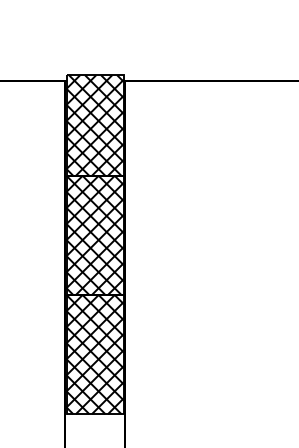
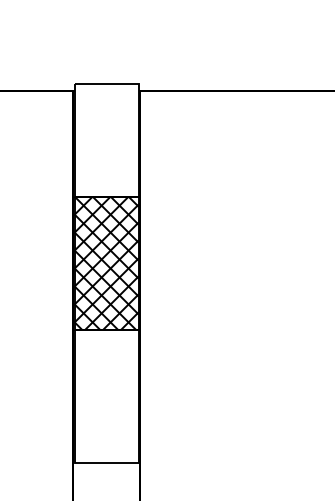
hatch: (94, 125) -> (105, 140), removed
hatch: (94, 354) -> (105, 396), removed

